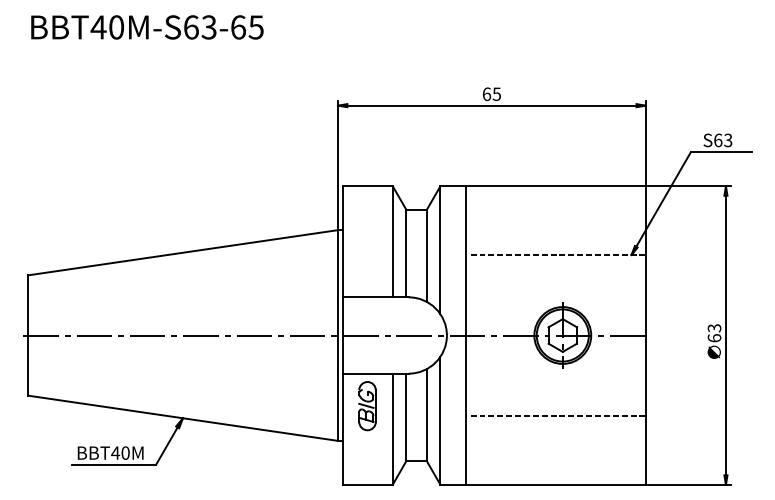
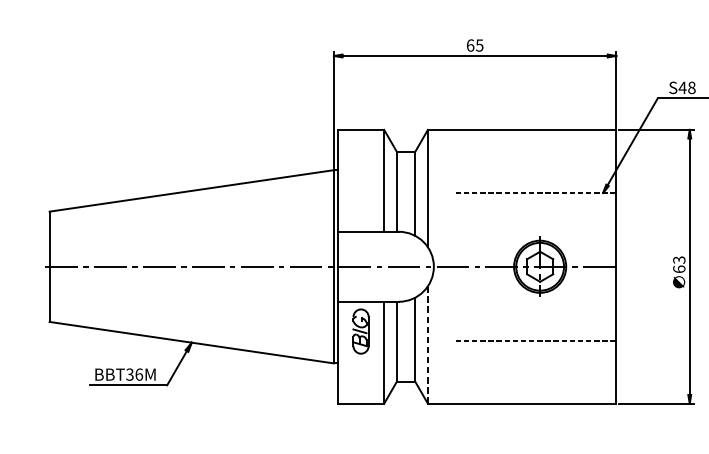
text: (722, 140) -> (686, 87), S63 -> S48
line: (465, 335) -> (450, 266), removed
line: (440, 420) -> (427, 344), solid -> dashed
text: (120, 452) -> (134, 374), BBT40M -> BBT36M

